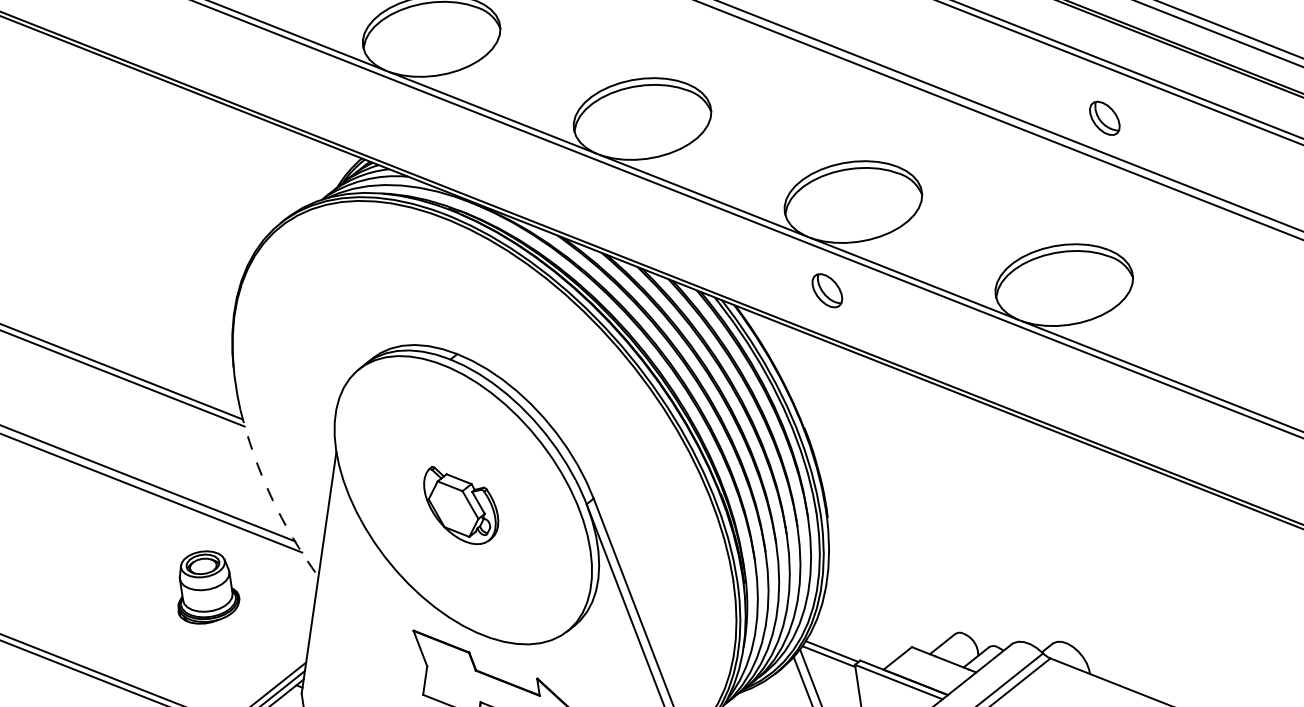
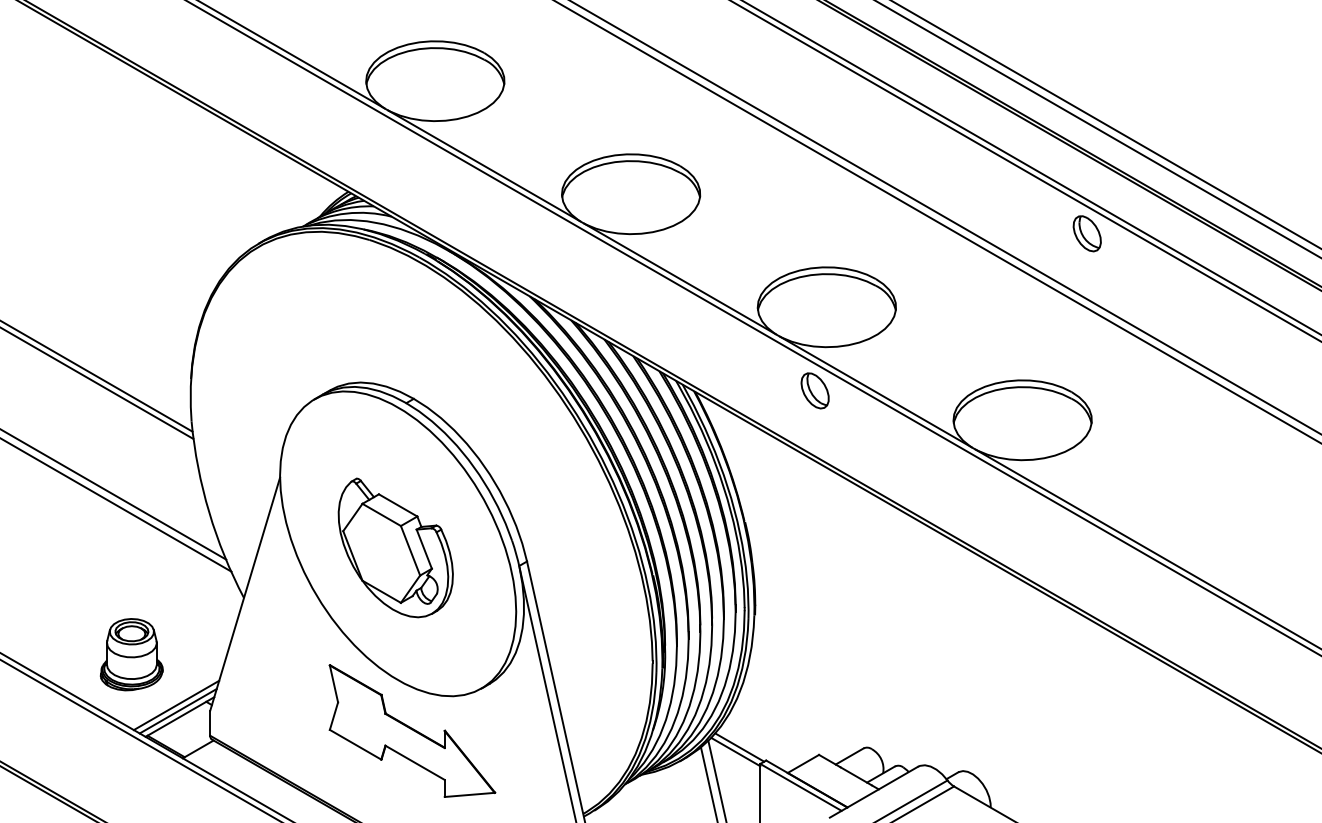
part: (1104, 118) -> (1086, 233), moved
part: (826, 290) -> (814, 390), moved
arc: (271, 497) -> (209, 512), dashed -> solid
part: (461, 504) -> (395, 547), size x1.67
part: (205, 587) -> (131, 654), moved

